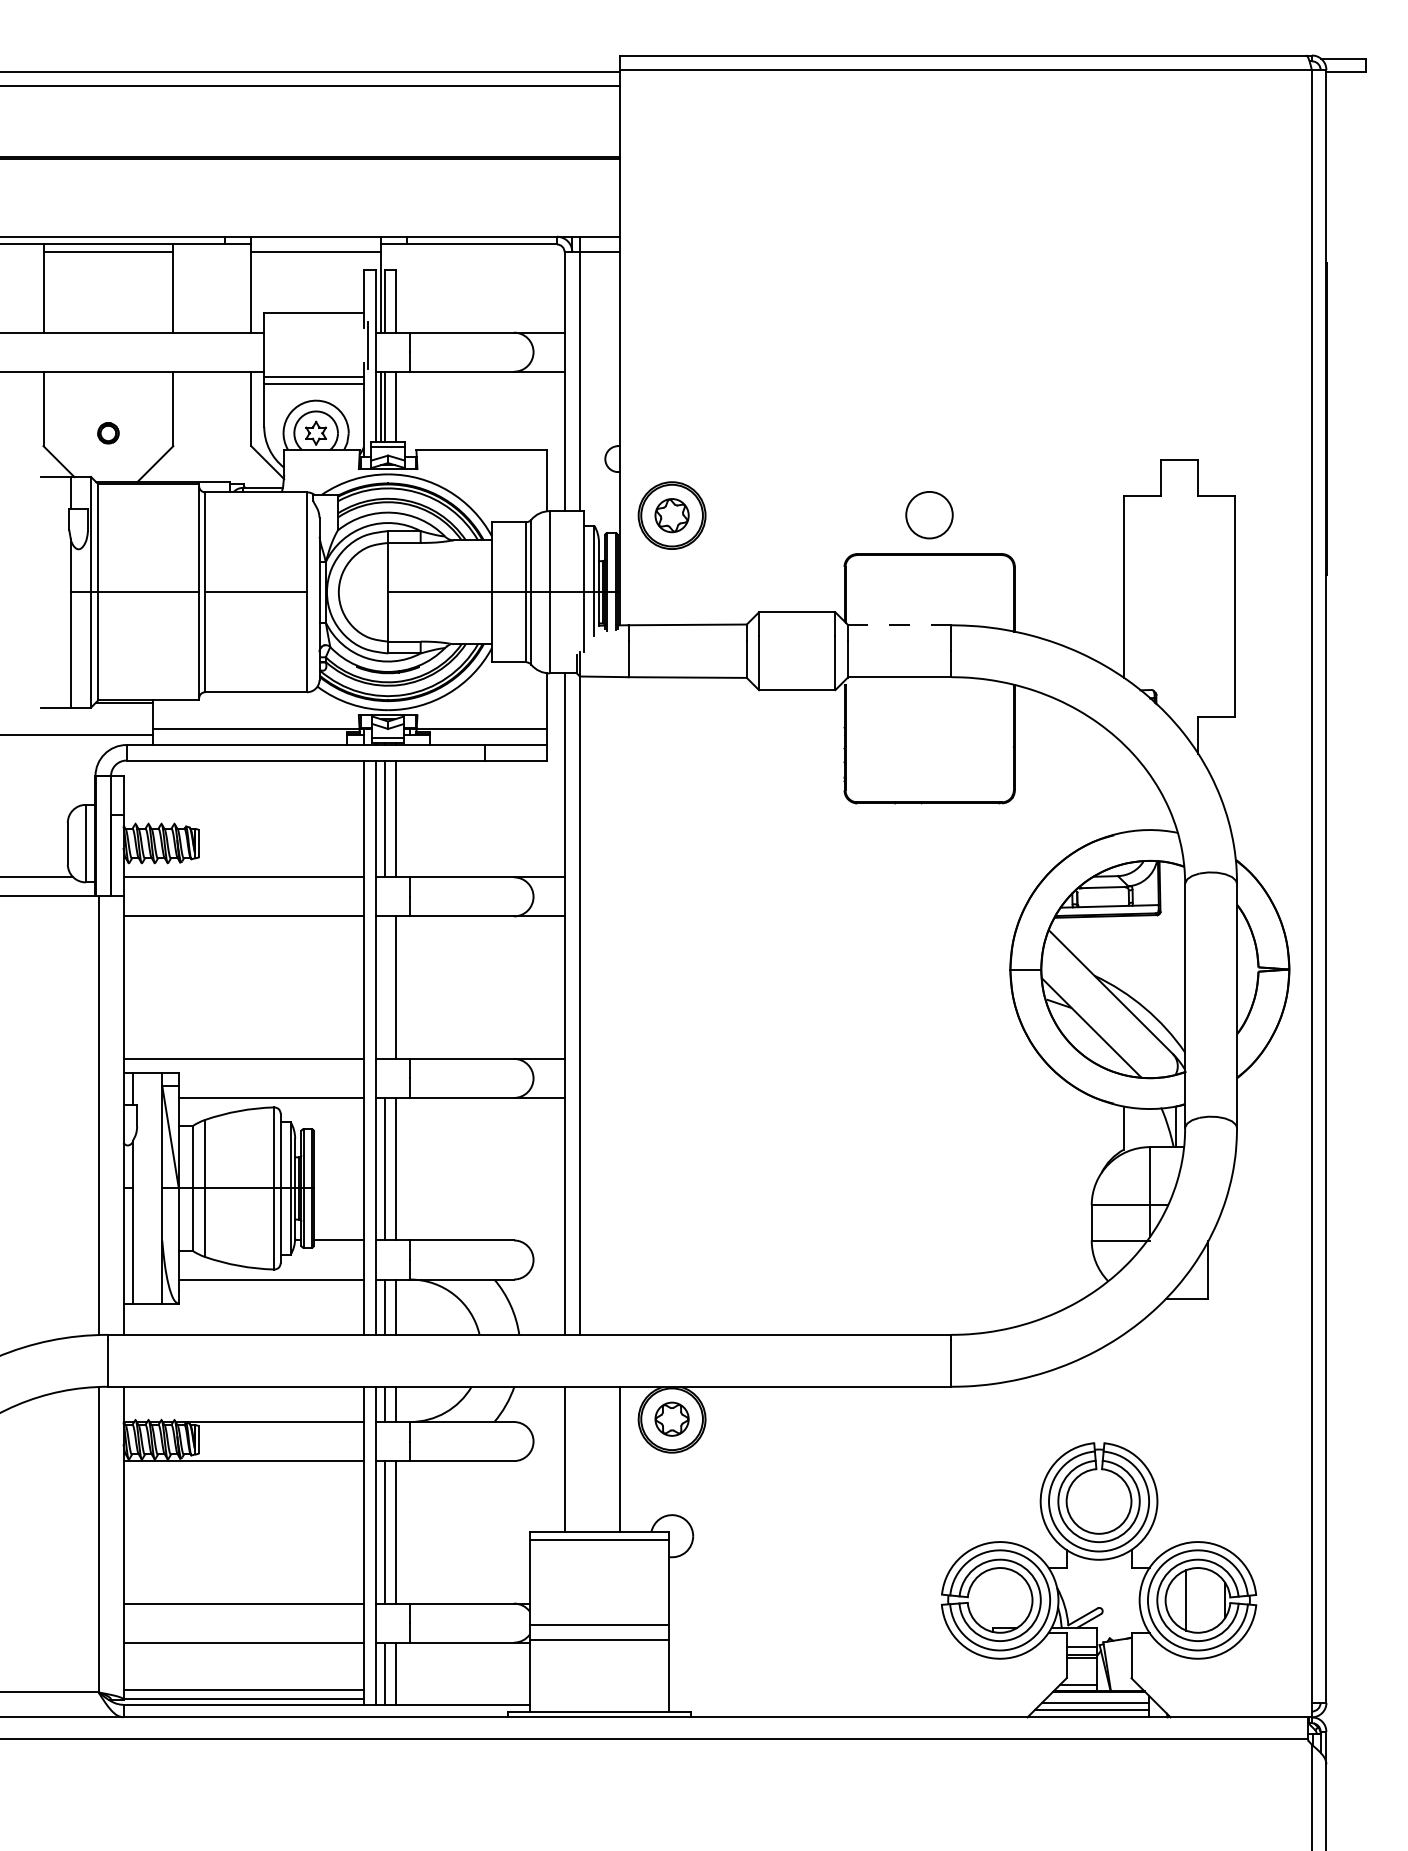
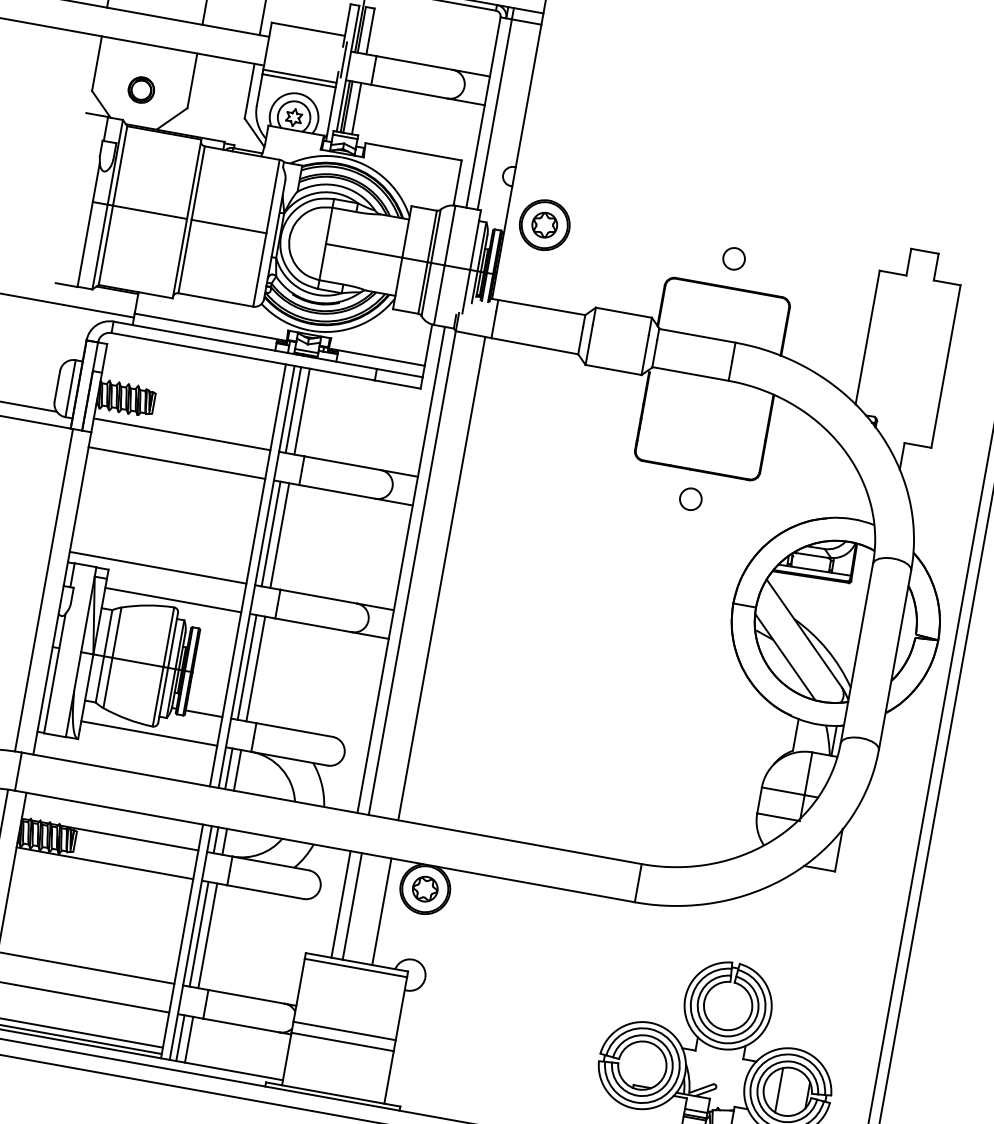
part: (108, 433) -> (141, 90), size x1.67
circle: (929, 514) -> (734, 258), size x0.62
line: (899, 625) -> (697, 335), dashed -> solid
circle: (929, 841) -> (690, 498), added
line: (384, 987) -> (271, 533), added
line: (620, 1005) -> (442, 578), added
line: (579, 1458) -> (352, 905), added

